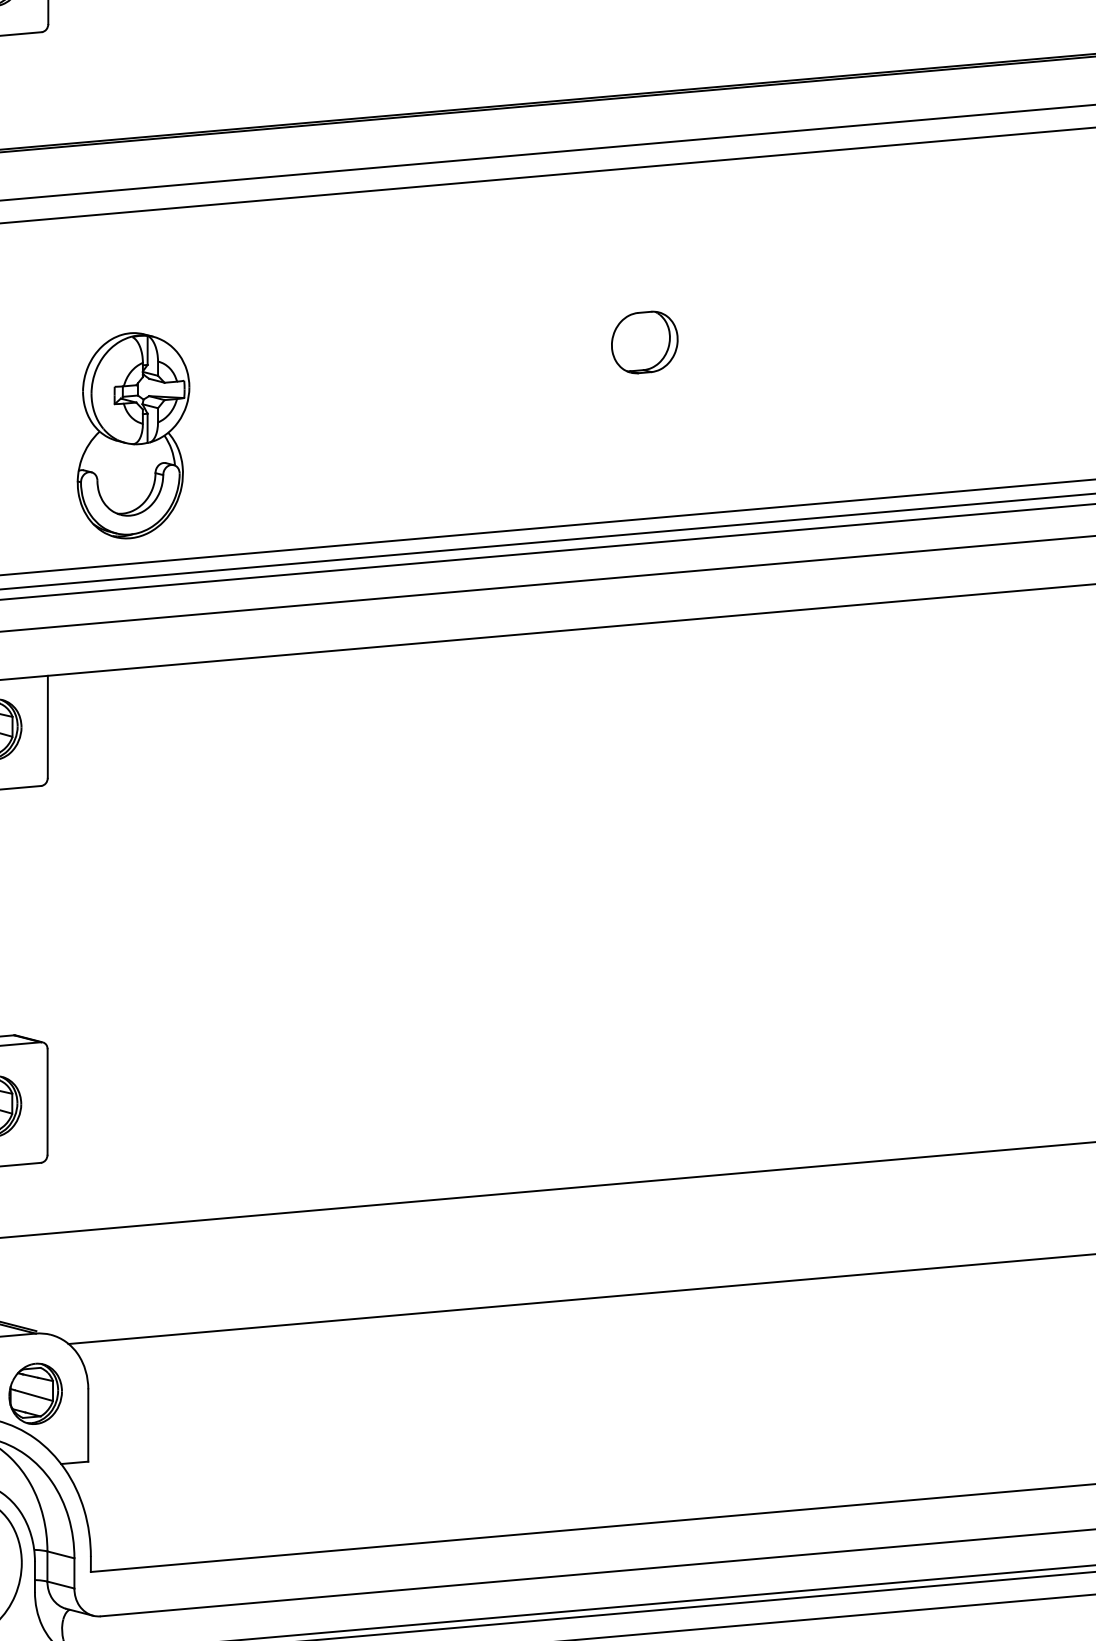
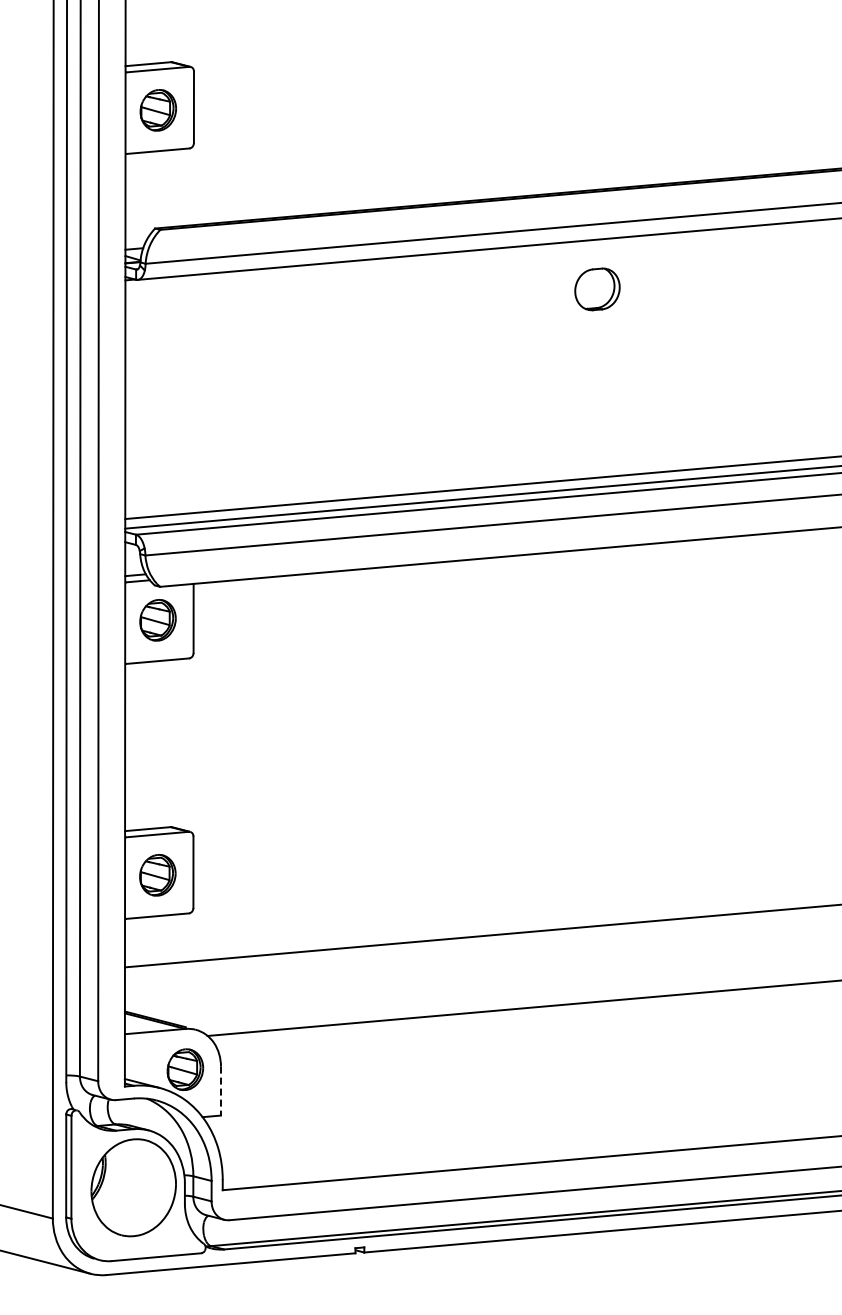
part: (644, 342) -> (597, 289), moved
part: (133, 435) -> (251, 421), removed
line: (87, 1426) -> (220, 1091), solid -> dashed

